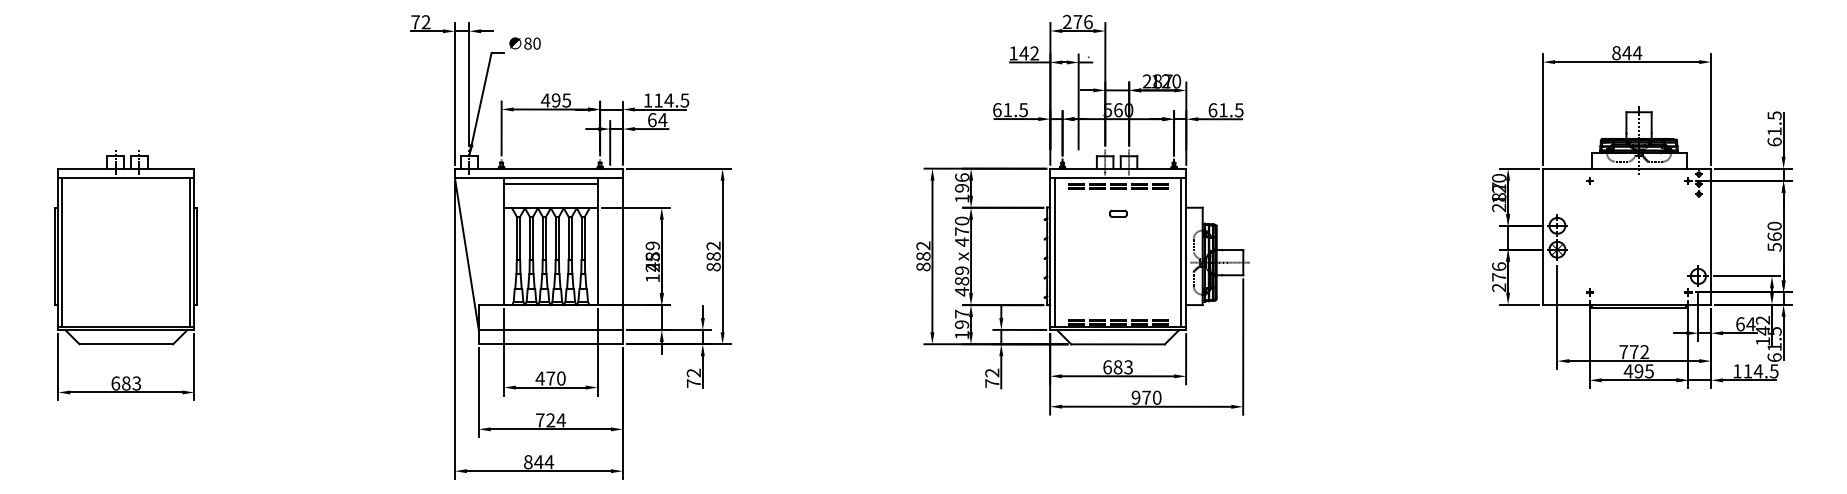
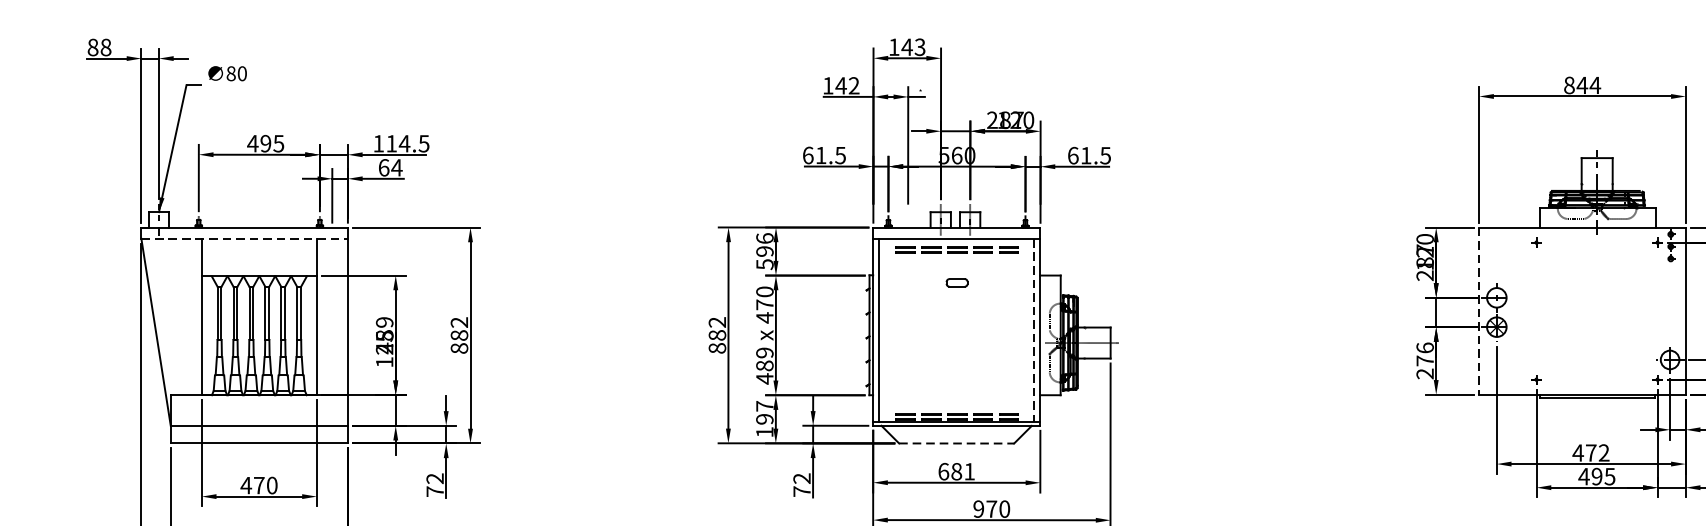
text: (1077, 21) -> (906, 46), 276 -> 143
text: (420, 22) -> (99, 47), 72 -> 88
line: (539, 177) -> (245, 238), solid -> dashed
line: (550, 183) -> (258, 245), removed
text: (962, 198) -> (765, 264), 196 -> 596
line: (1543, 236) -> (1479, 310), solid -> dashed
line: (1181, 252) -> (1034, 330), solid -> dashed
line: (1118, 344) -> (957, 443), solid -> dashed
text: (1623, 352) -> (1578, 453), 772 -> 472
text: (1128, 367) -> (969, 471), 683 -> 681

